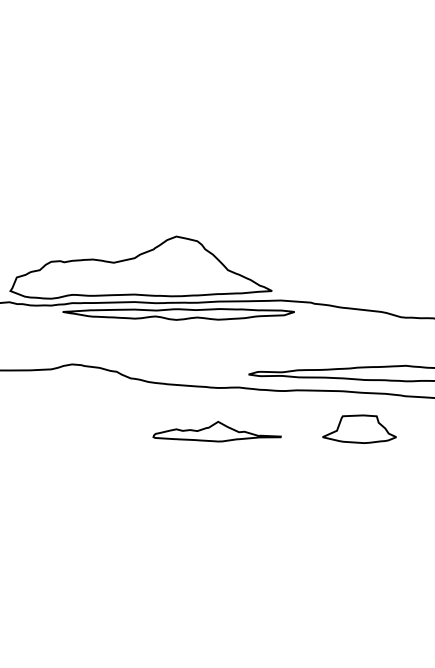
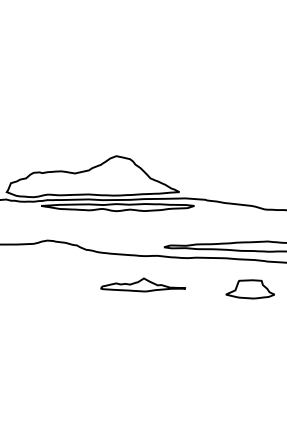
part: (358, 429) -> (249, 289), moved

